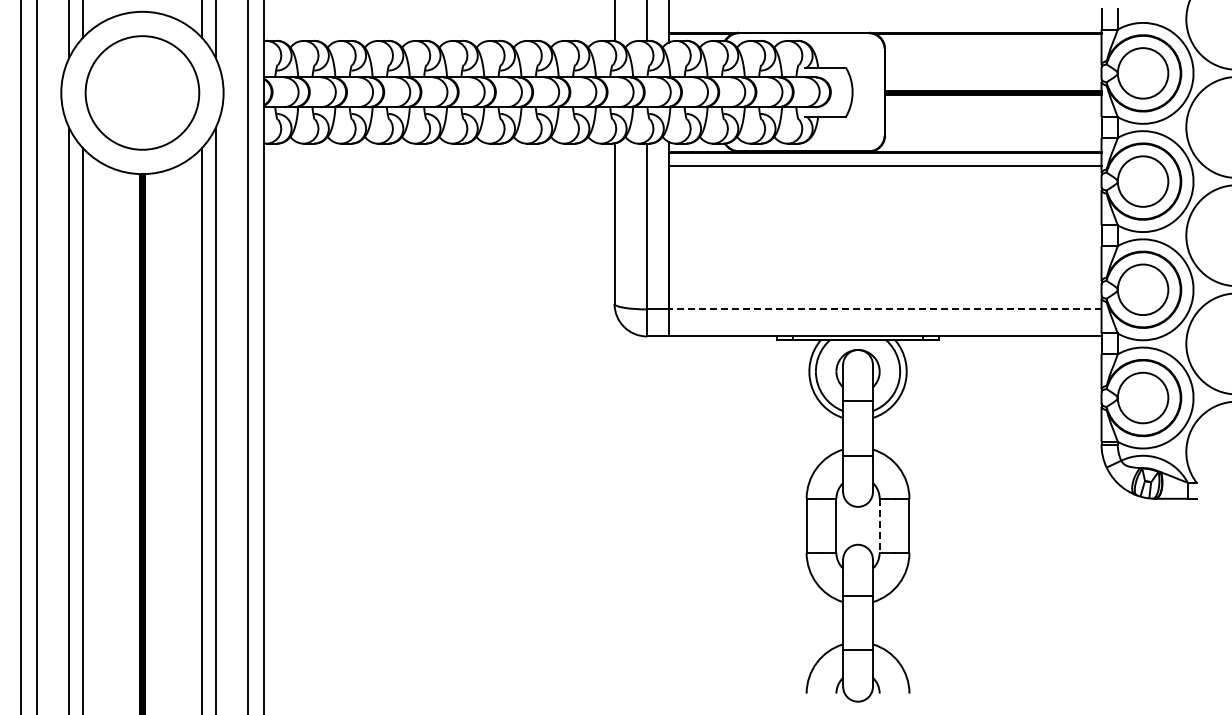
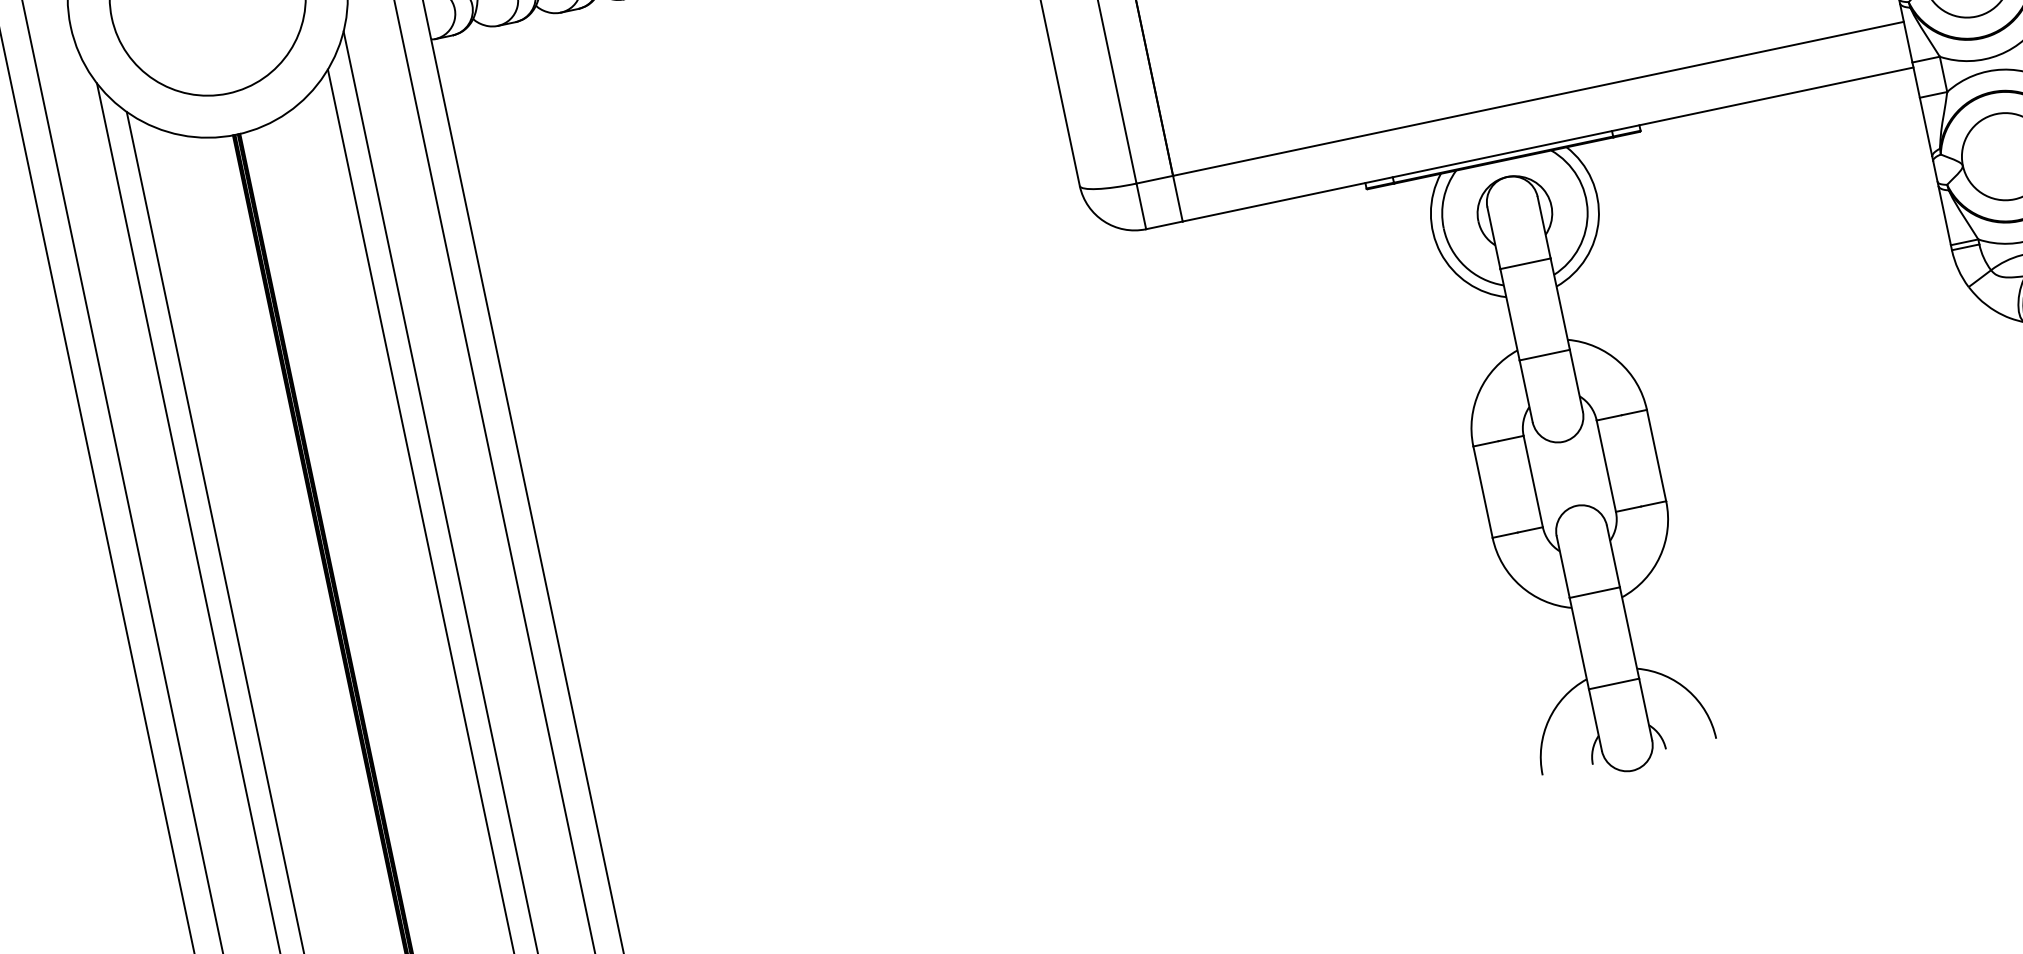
line: (884, 309) -> (1537, 99), dashed -> solid
line: (879, 526) -> (1606, 467), dashed -> solid

